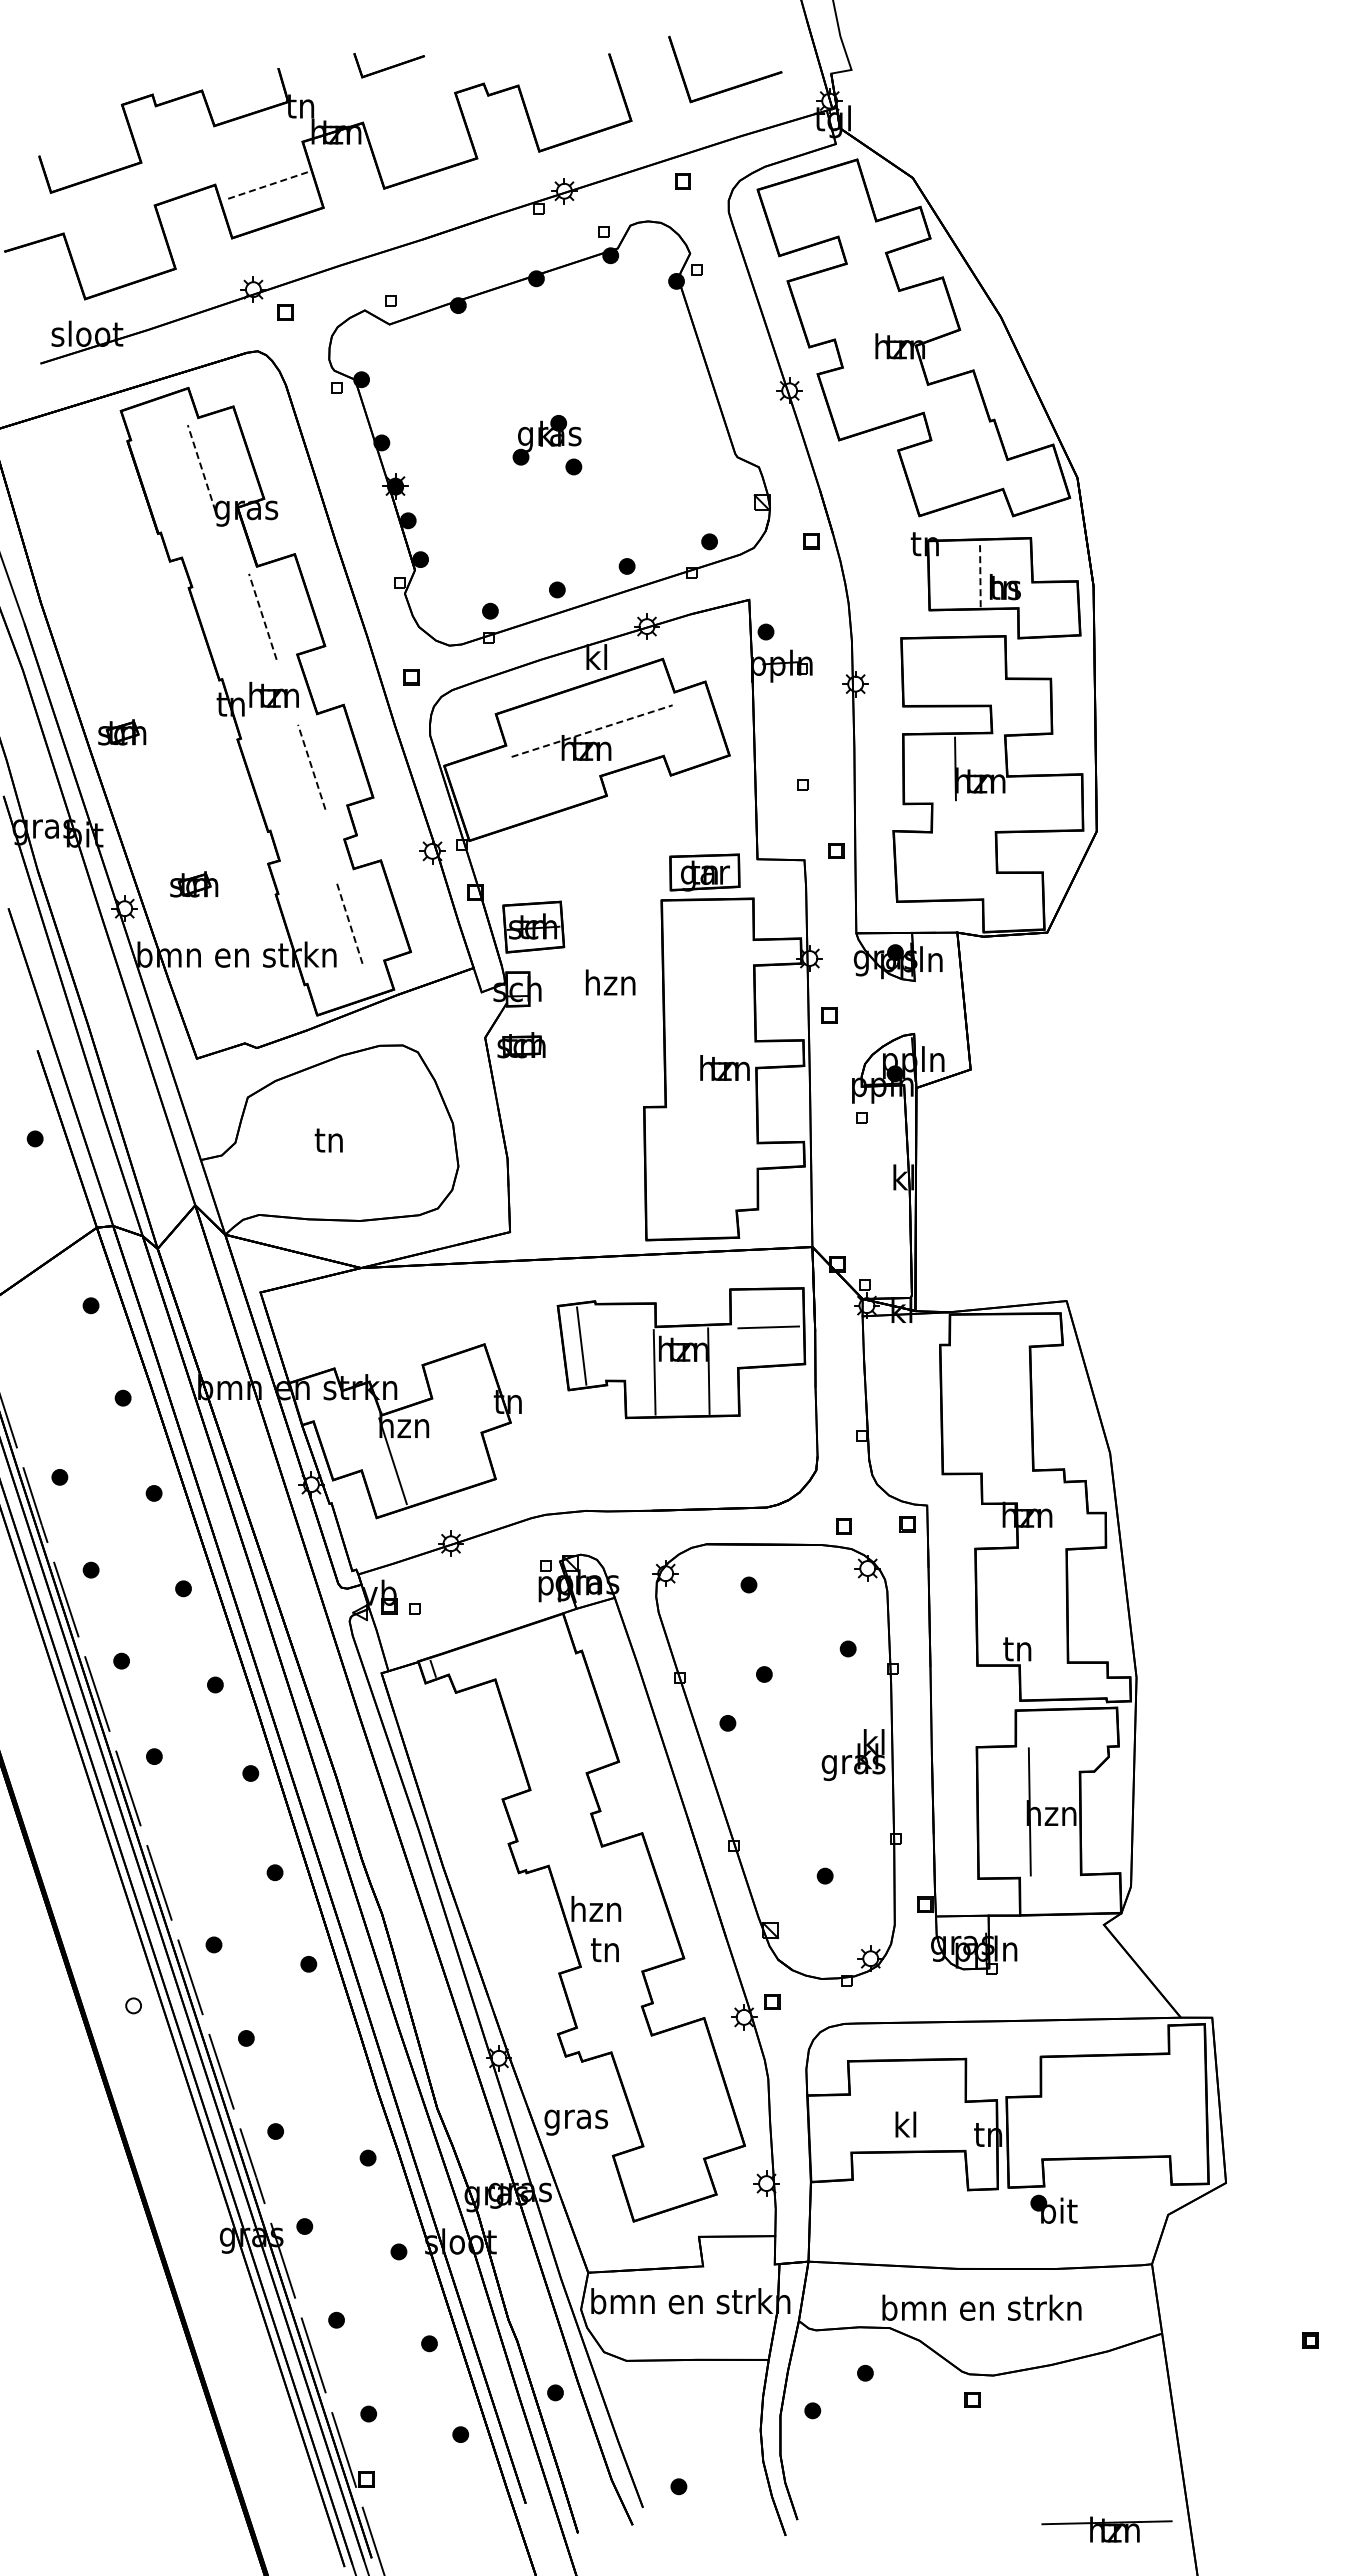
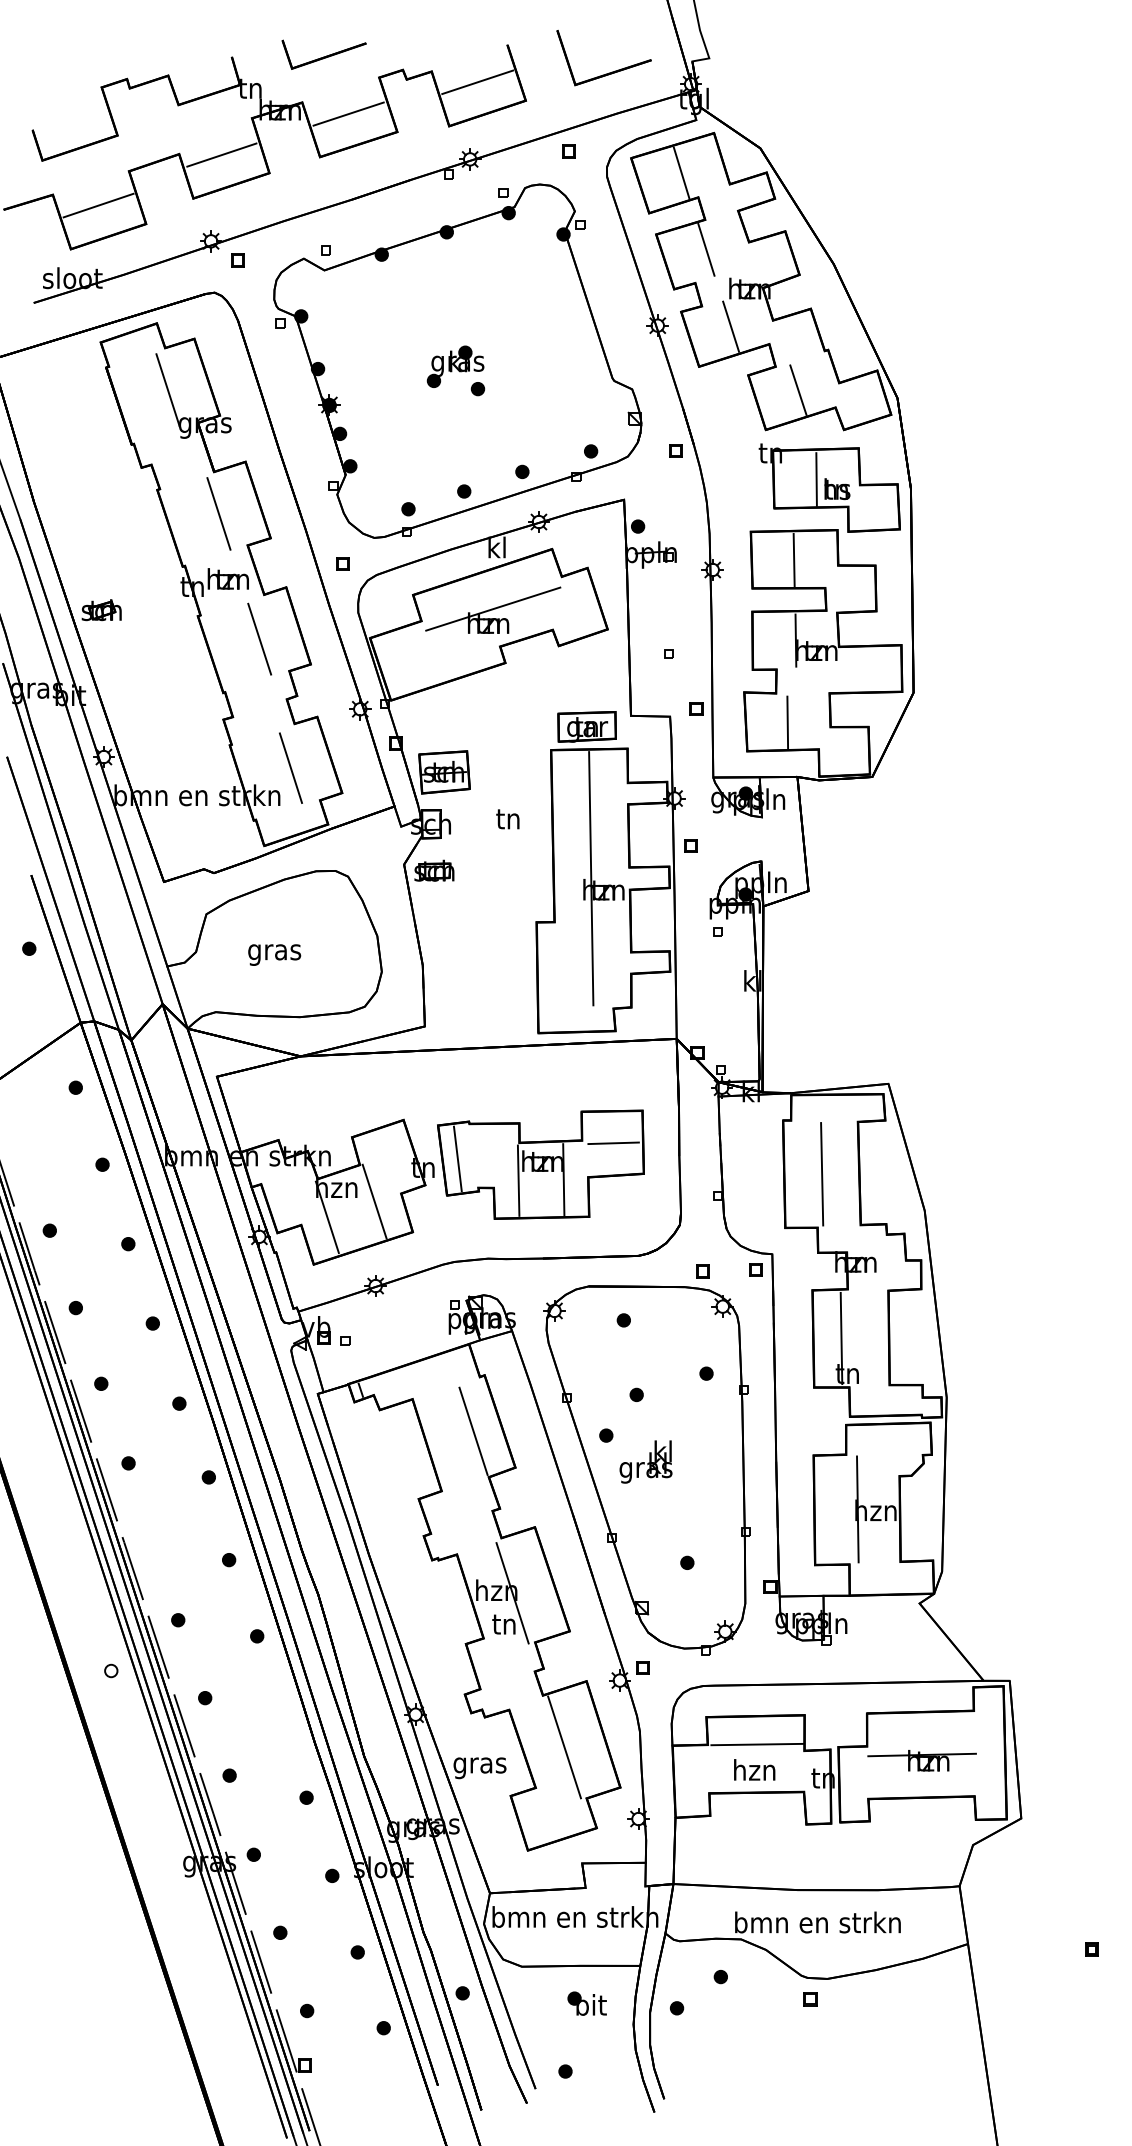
part: (389, 65) -> (324, 54), size x1.43
line: (573, 98) -> (477, 82), added
line: (418, 136) -> (348, 113), added
line: (266, 186) -> (221, 155), dashed -> solid
line: (818, 207) -> (681, 172), added
line: (118, 246) -> (98, 205), added
line: (847, 299) -> (705, 249), added
line: (877, 392) -> (730, 327), added
line: (201, 467) -> (167, 389), dashed -> solid
line: (958, 468) -> (798, 390), added
line: (980, 575) -> (816, 479), dashed -> solid
line: (262, 616) -> (218, 513), dashed -> solid
line: (952, 671) -> (793, 559), added
line: (592, 731) -> (493, 609), dashed -> solid
line: (311, 767) -> (259, 639), dashed -> solid
line: (945, 867) -> (787, 722), added
part: (194, 884) -> (161, 736), removed
line: (349, 922) -> (291, 768), dashed -> solid
text: (610, 982) -> (508, 818), hzn -> tn
line: (709, 1054) -> (590, 878), added
text: (329, 1143) -> (274, 952), tn -> gras
part: (681, 1353) -> (541, 1165), moved
line: (986, 1409) -> (821, 1174), added
line: (449, 1442) -> (374, 1201), added
line: (1010, 1606) -> (841, 1338), added
line: (568, 1717) -> (473, 1430), added
text: (853, 1754) -> (645, 1461), moved
line: (615, 1912) -> (512, 1593), added
line: (909, 2093) -> (757, 1743), added
line: (677, 2097) -> (564, 1747), added
text: (905, 2124) -> (754, 1769), kl -> hzn
part: (1053, 2208) -> (586, 2003), moved
part: (1106, 2529) -> (921, 1760), moved

